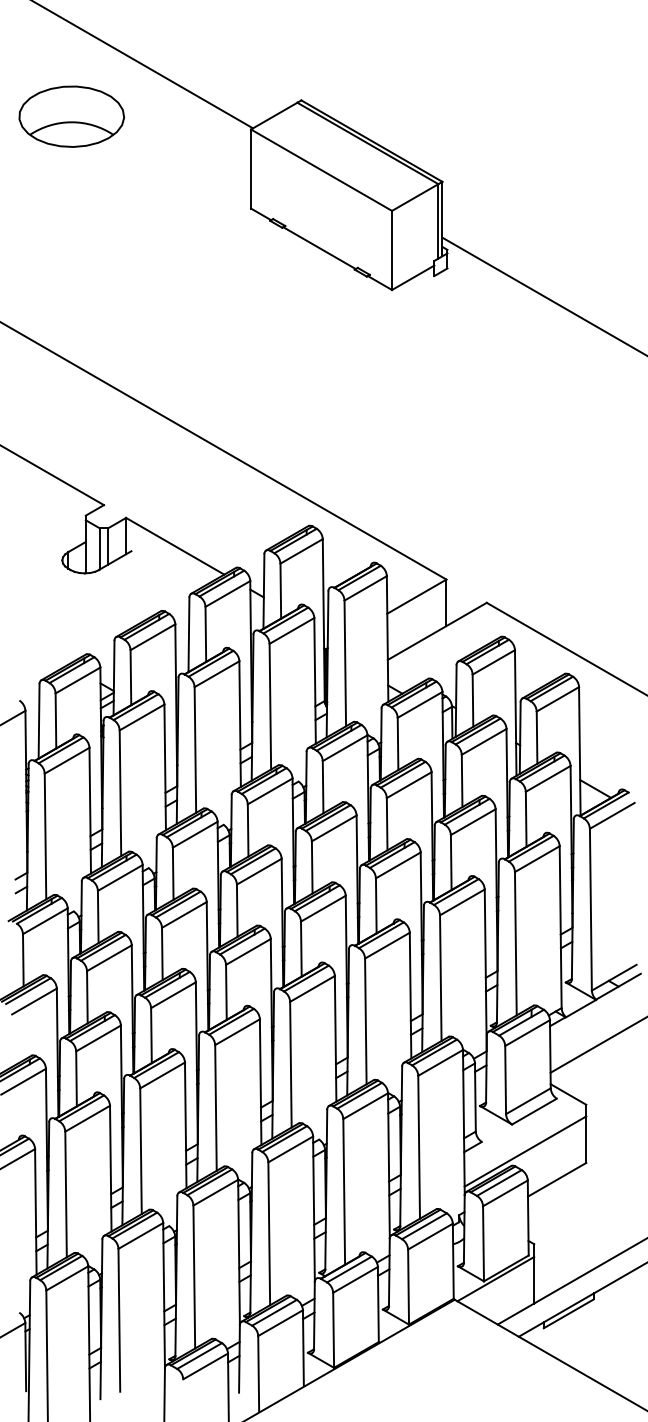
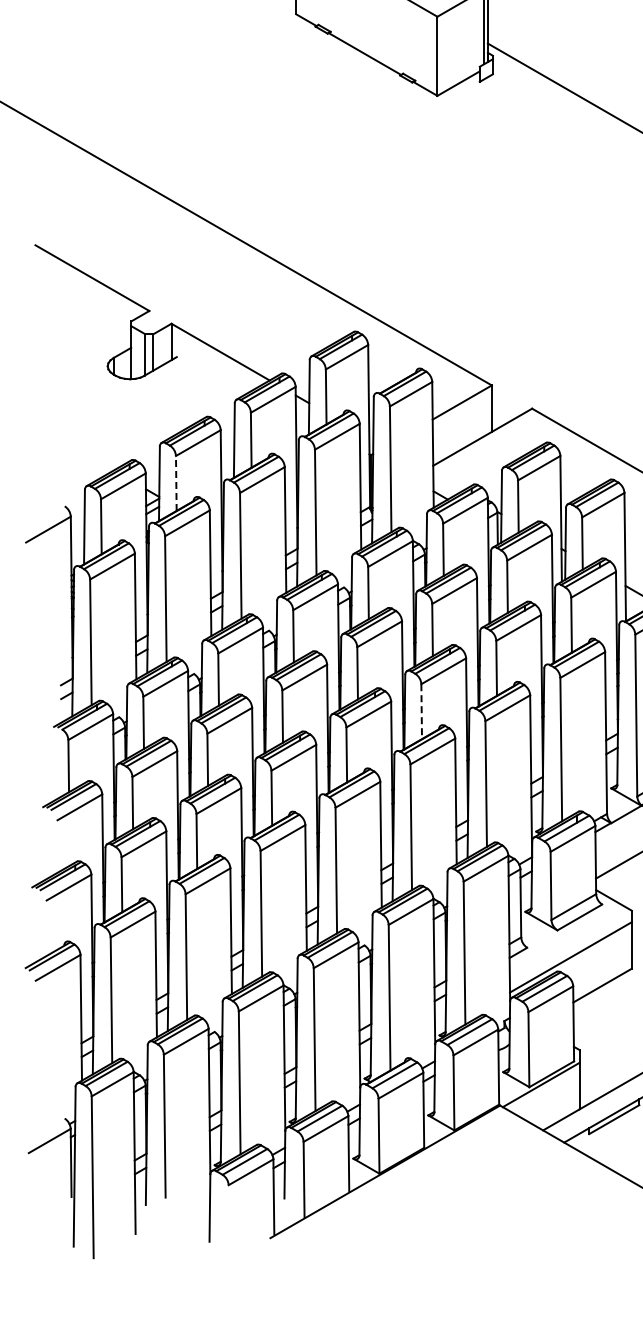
line: (130, 677) -> (175, 483), solid -> dashed
line: (376, 906) -> (421, 712), solid -> dashed

